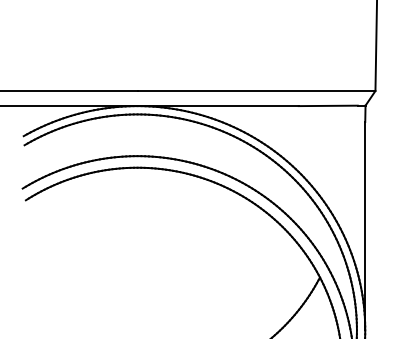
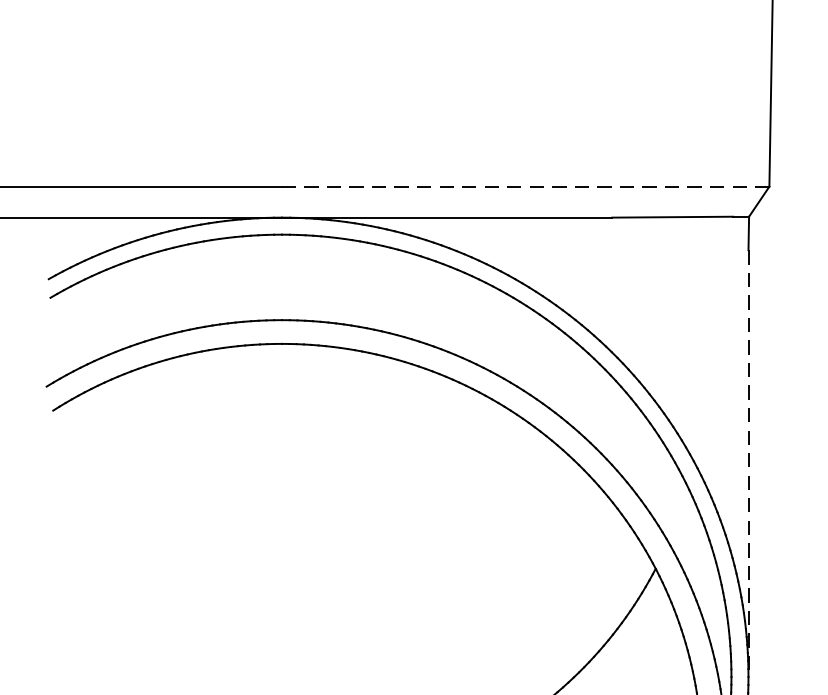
line: (256, 91) -> (525, 187), solid -> dashed
line: (365, 226) -> (748, 464), solid -> dashed

